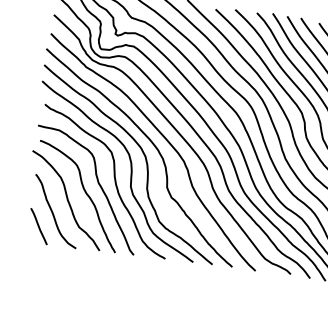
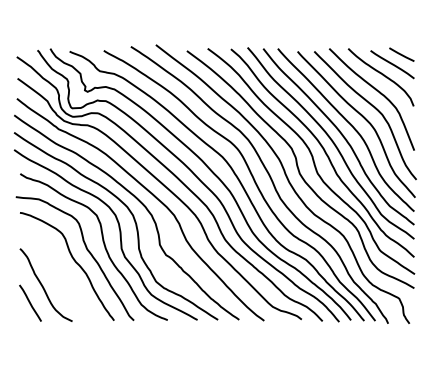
curve: (66, 198) -> (55, 270), removed

